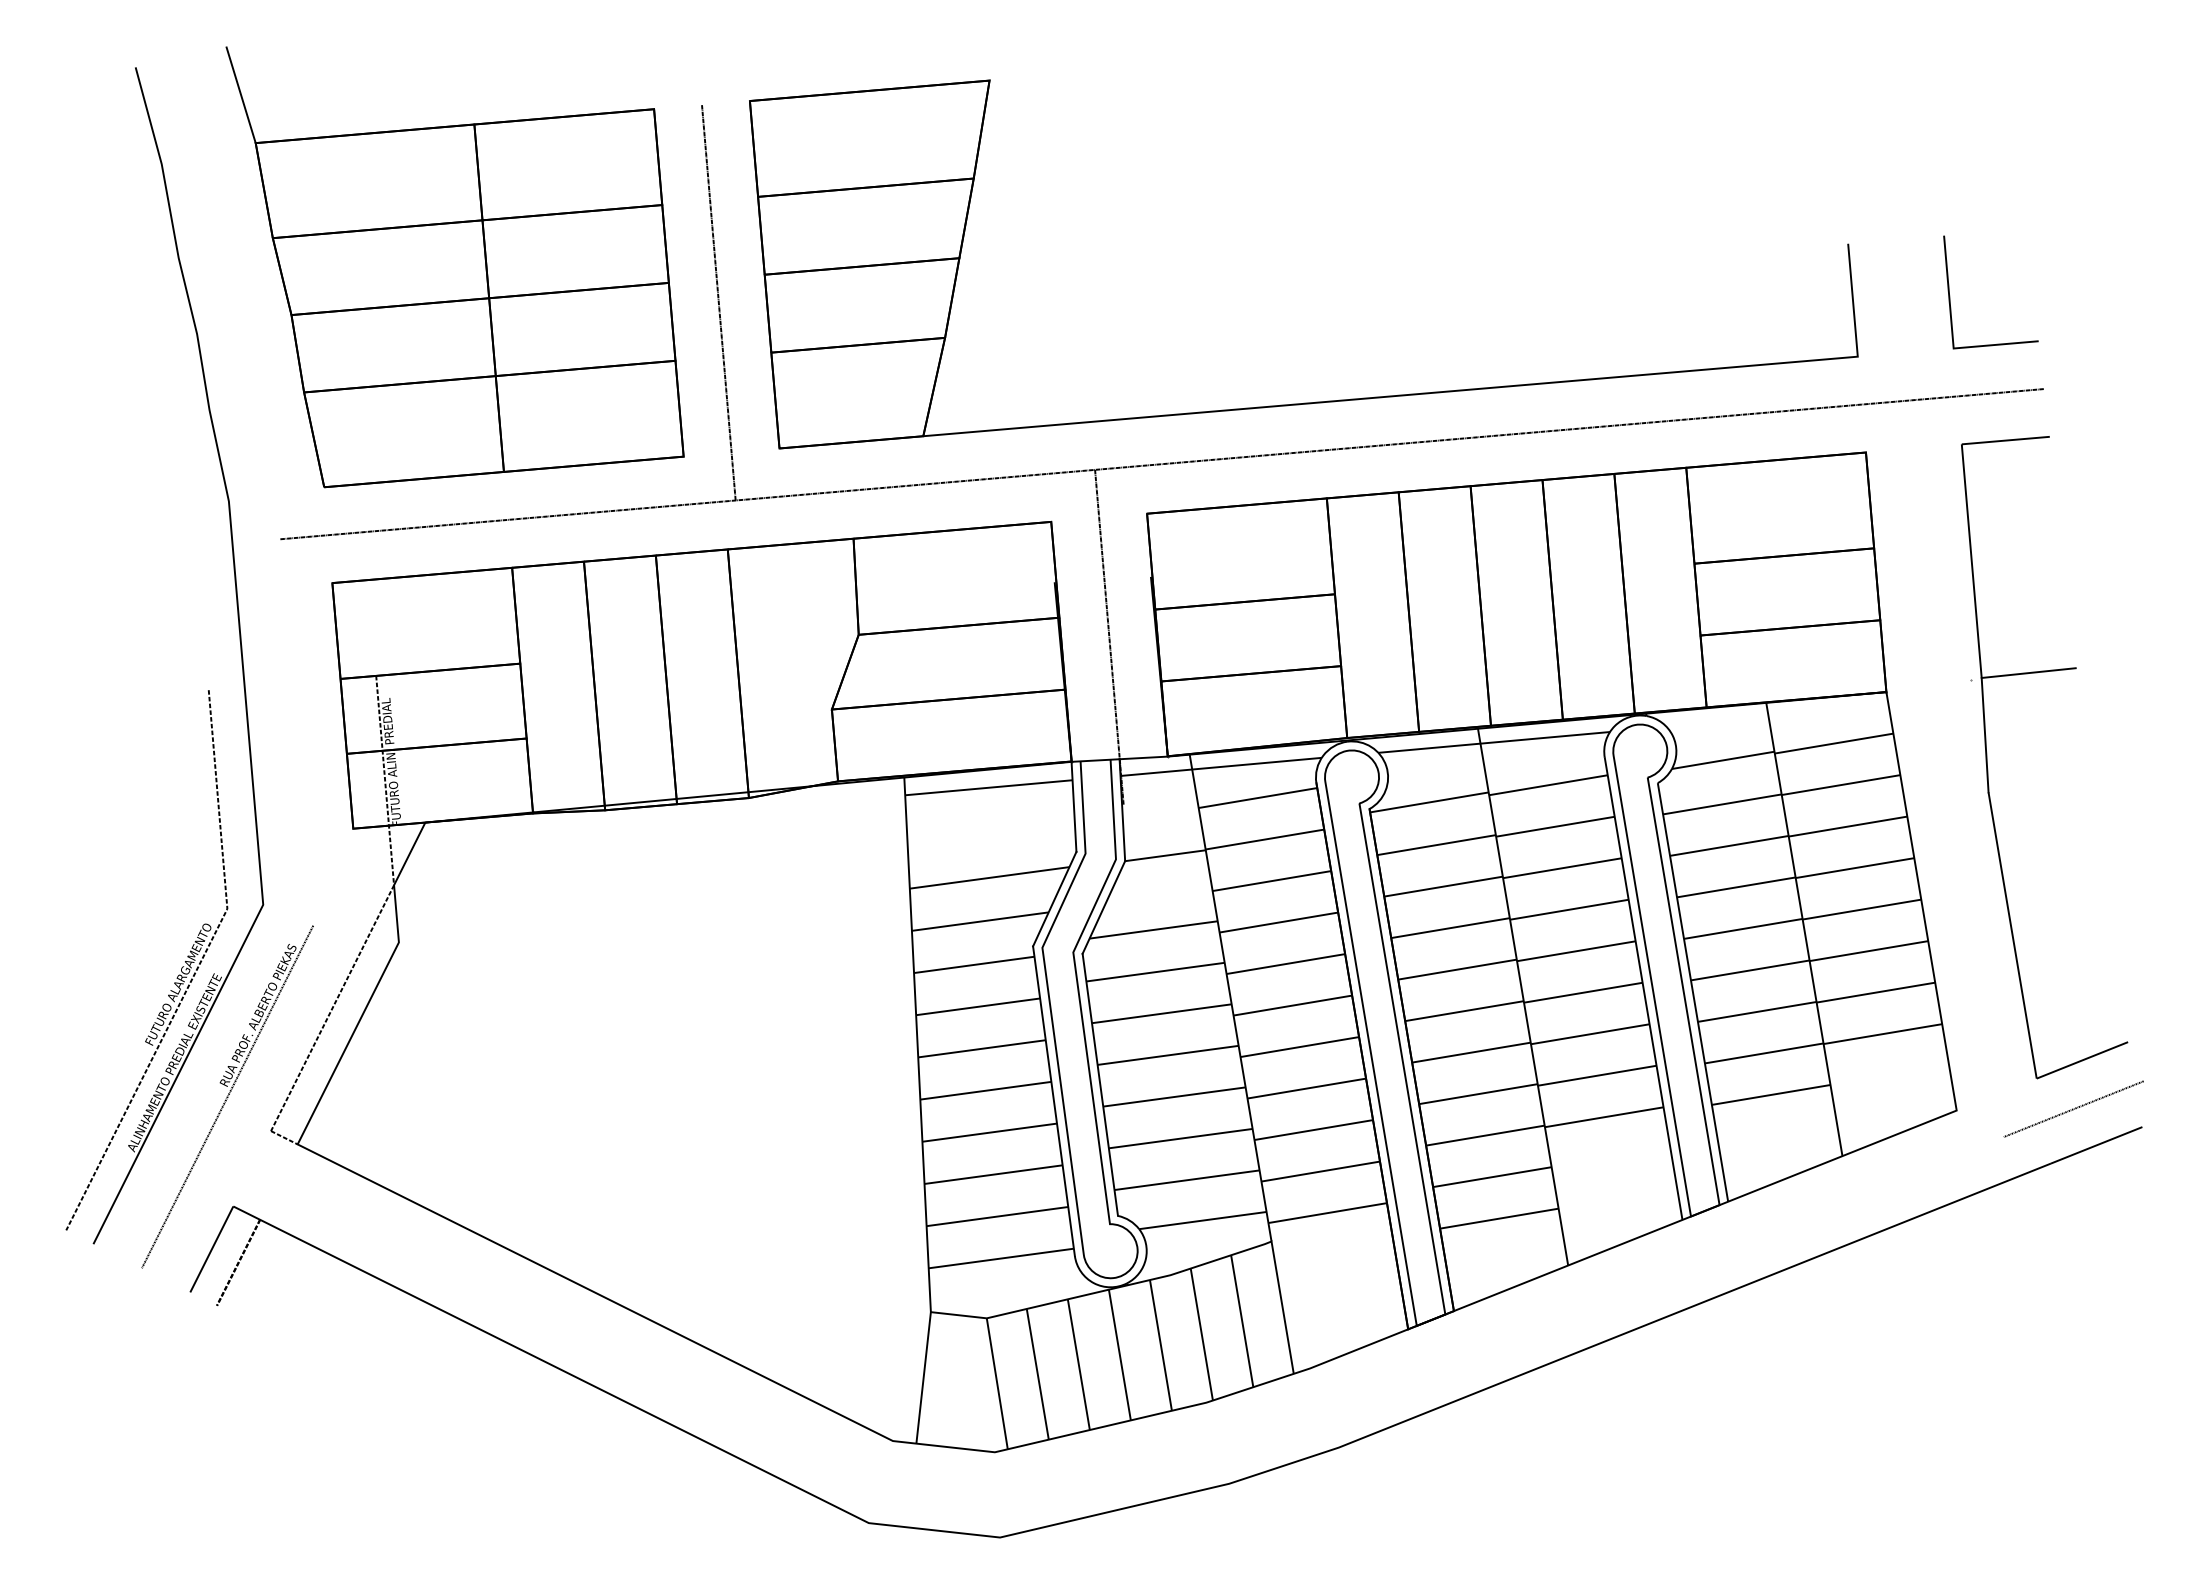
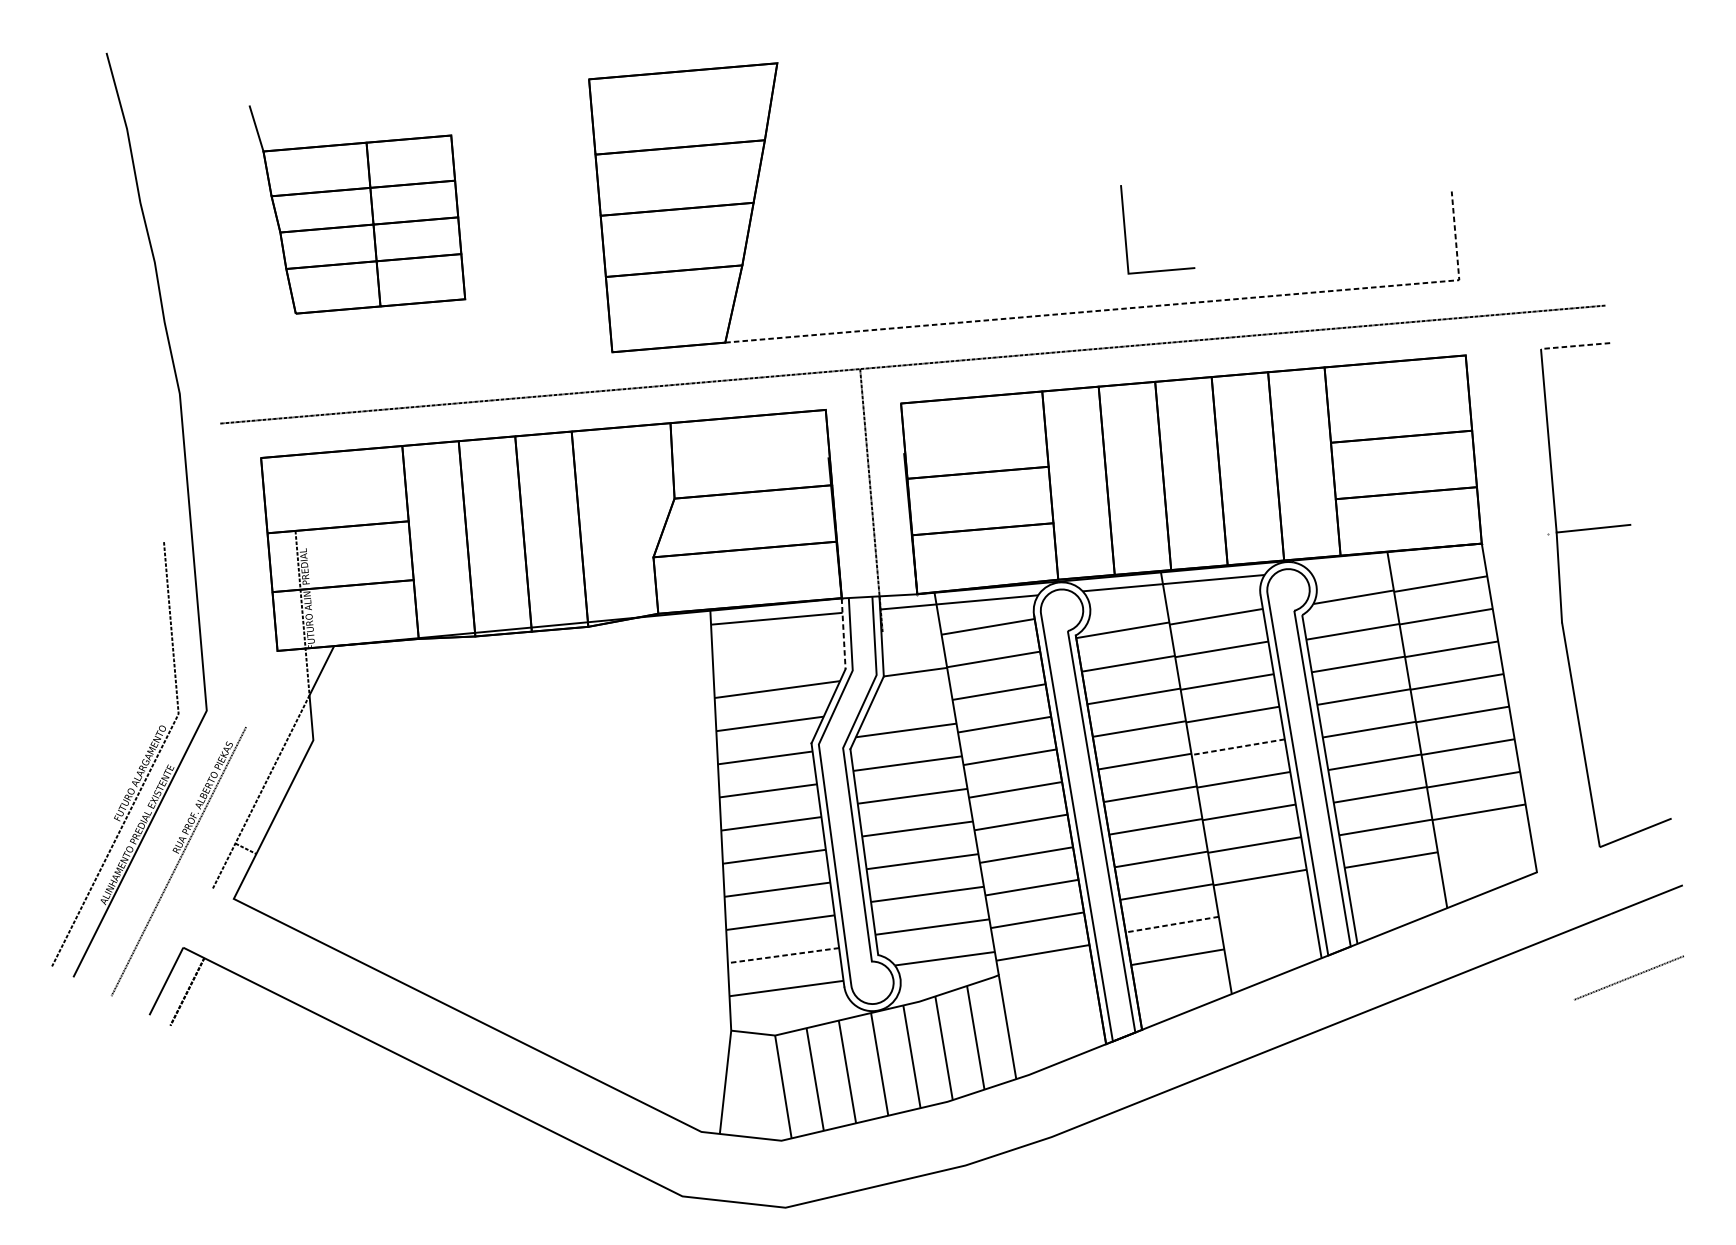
part: (454, 267) -> (357, 210), size x0.6
line: (1950, 295) -> (1126, 232), moved
line: (718, 302) -> (564, 237), removed
line: (1448, 391) -> (1137, 307), solid -> dashed
line: (2005, 440) -> (1575, 346), solid -> dashed
line: (1074, 807) -> (844, 634), solid -> dashed
line: (1575, 951) -> (1237, 747), solid -> dashed
line: (2073, 1108) -> (1628, 977), moved
line: (284, 1137) -> (246, 848), moved
line: (1491, 1177) -> (1171, 924), solid -> dashed
line: (996, 1216) -> (782, 955), solid -> dashed

